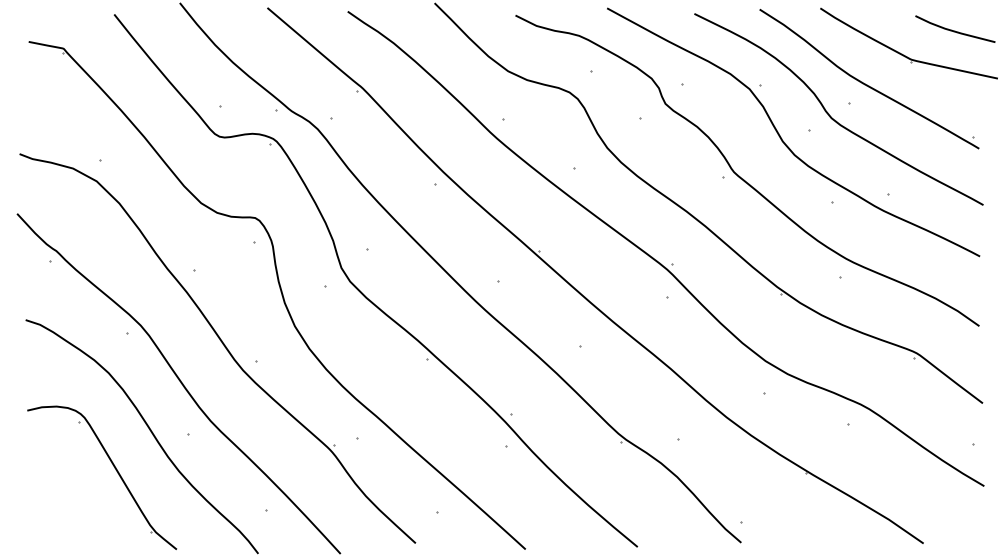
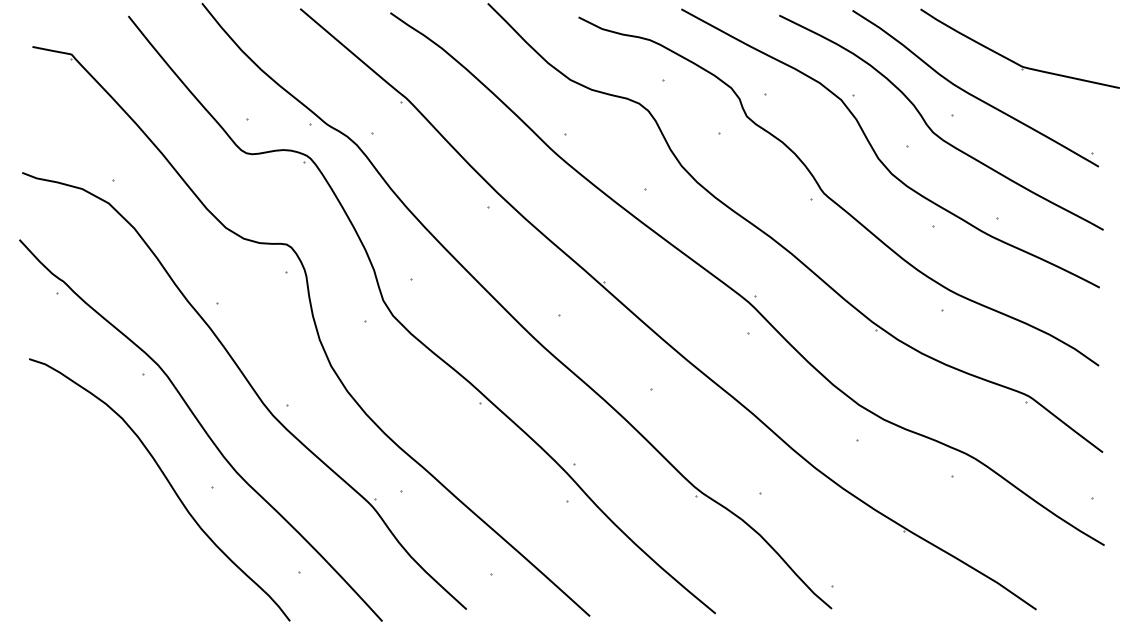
line: (955, 30) -> (1072, 34), removed
part: (115, 470) -> (129, 527), removed

